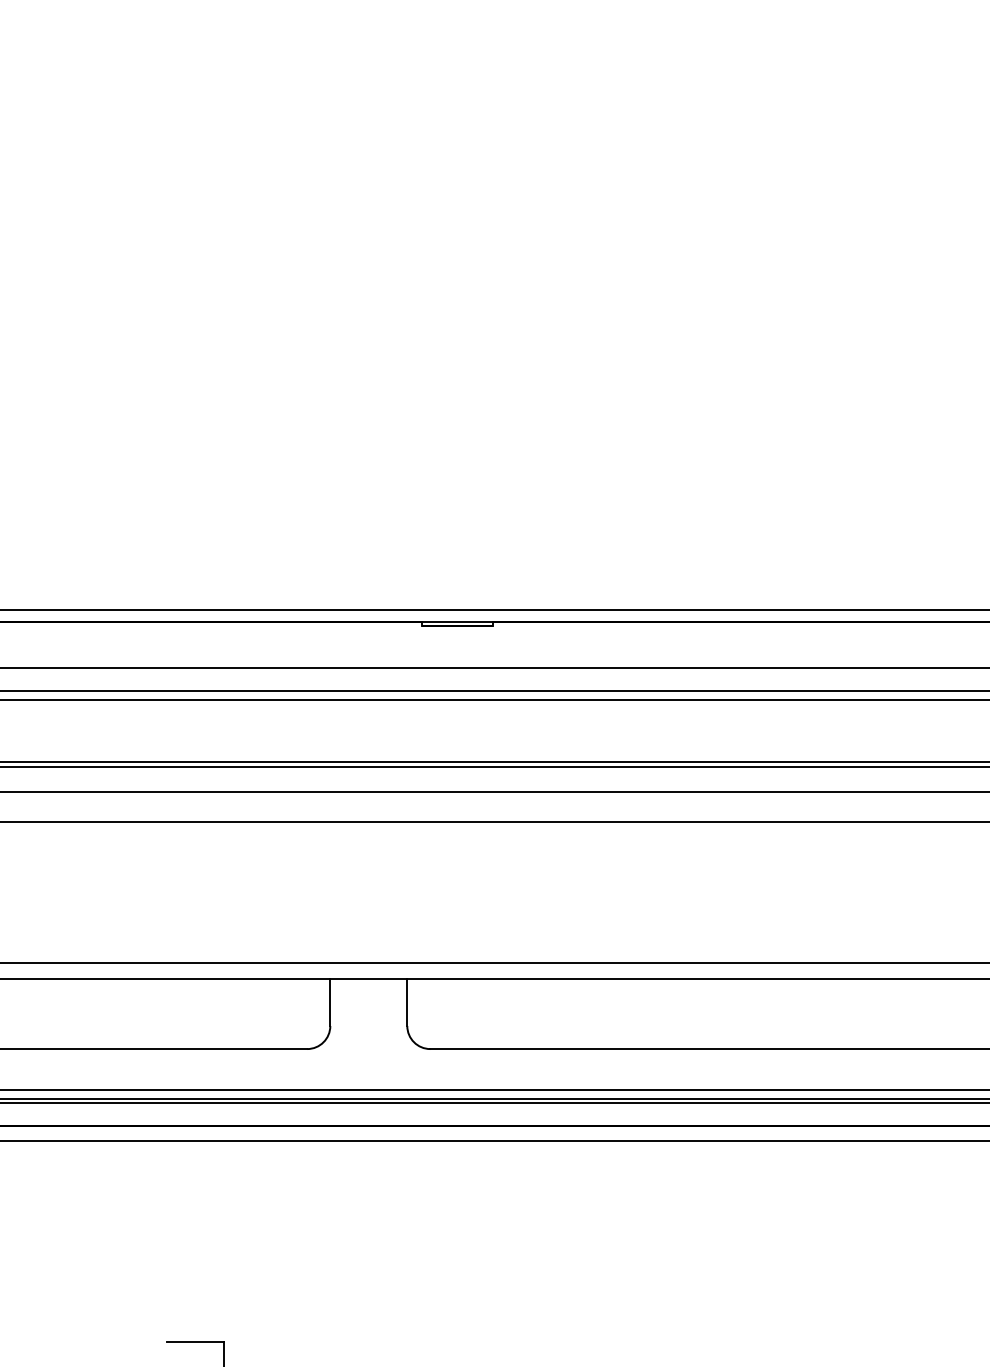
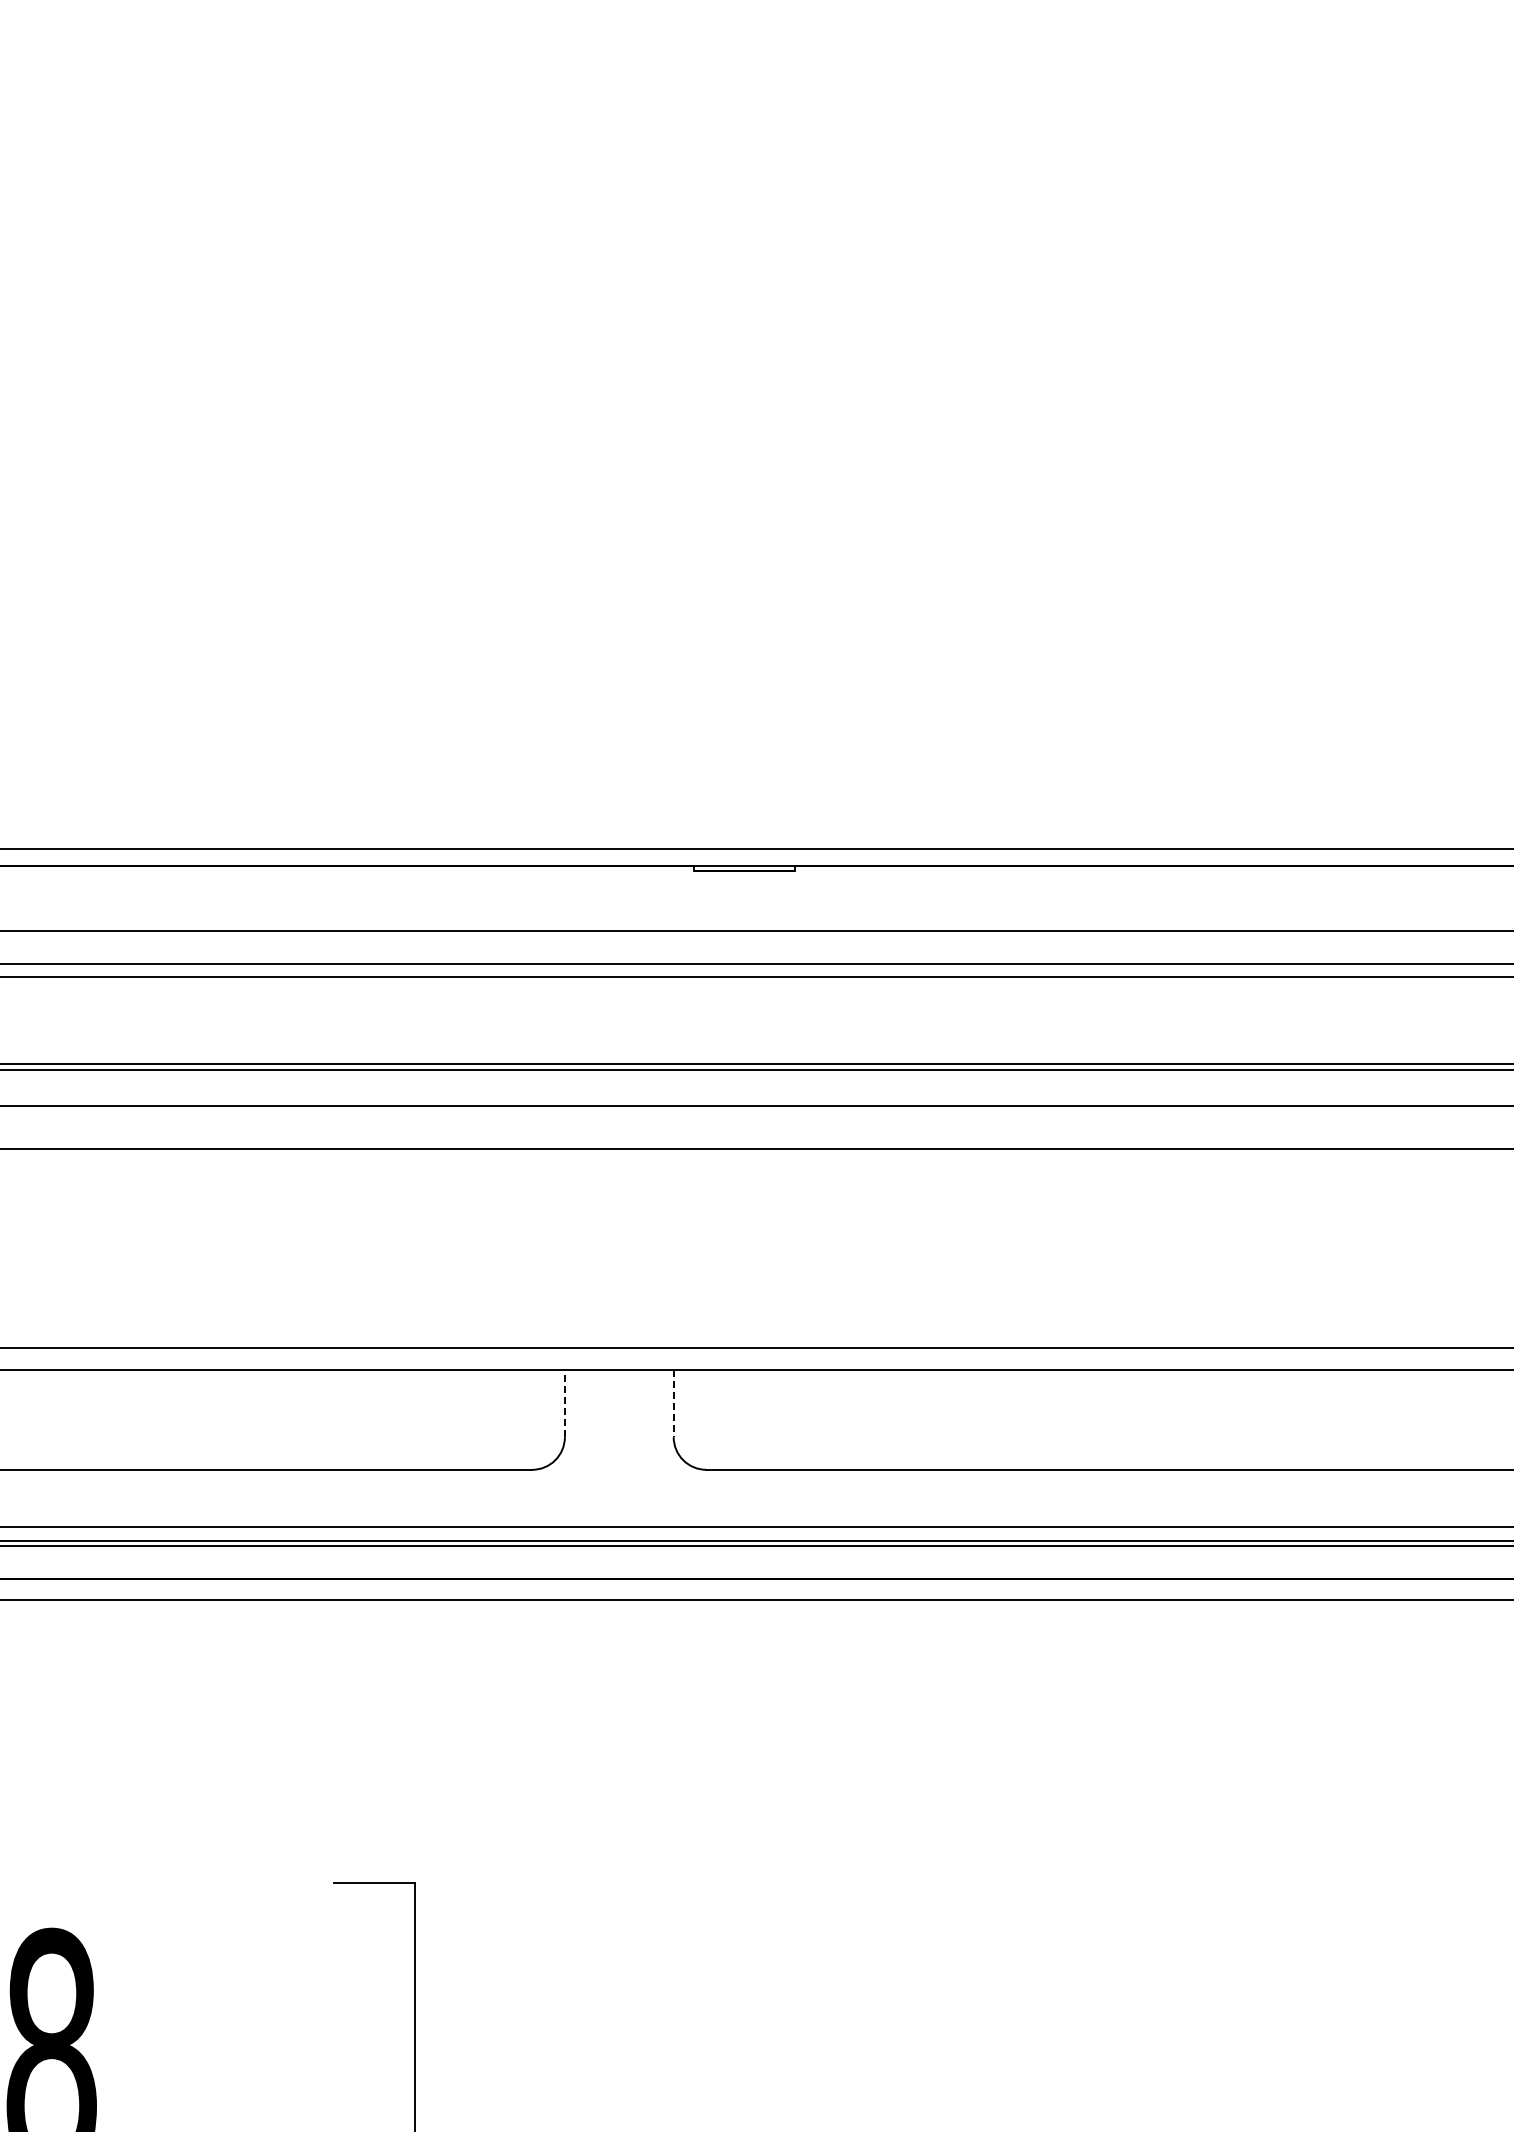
line: (330, 1002) -> (564, 1403), solid -> dashed
line: (407, 1002) -> (673, 1404), solid -> dashed

